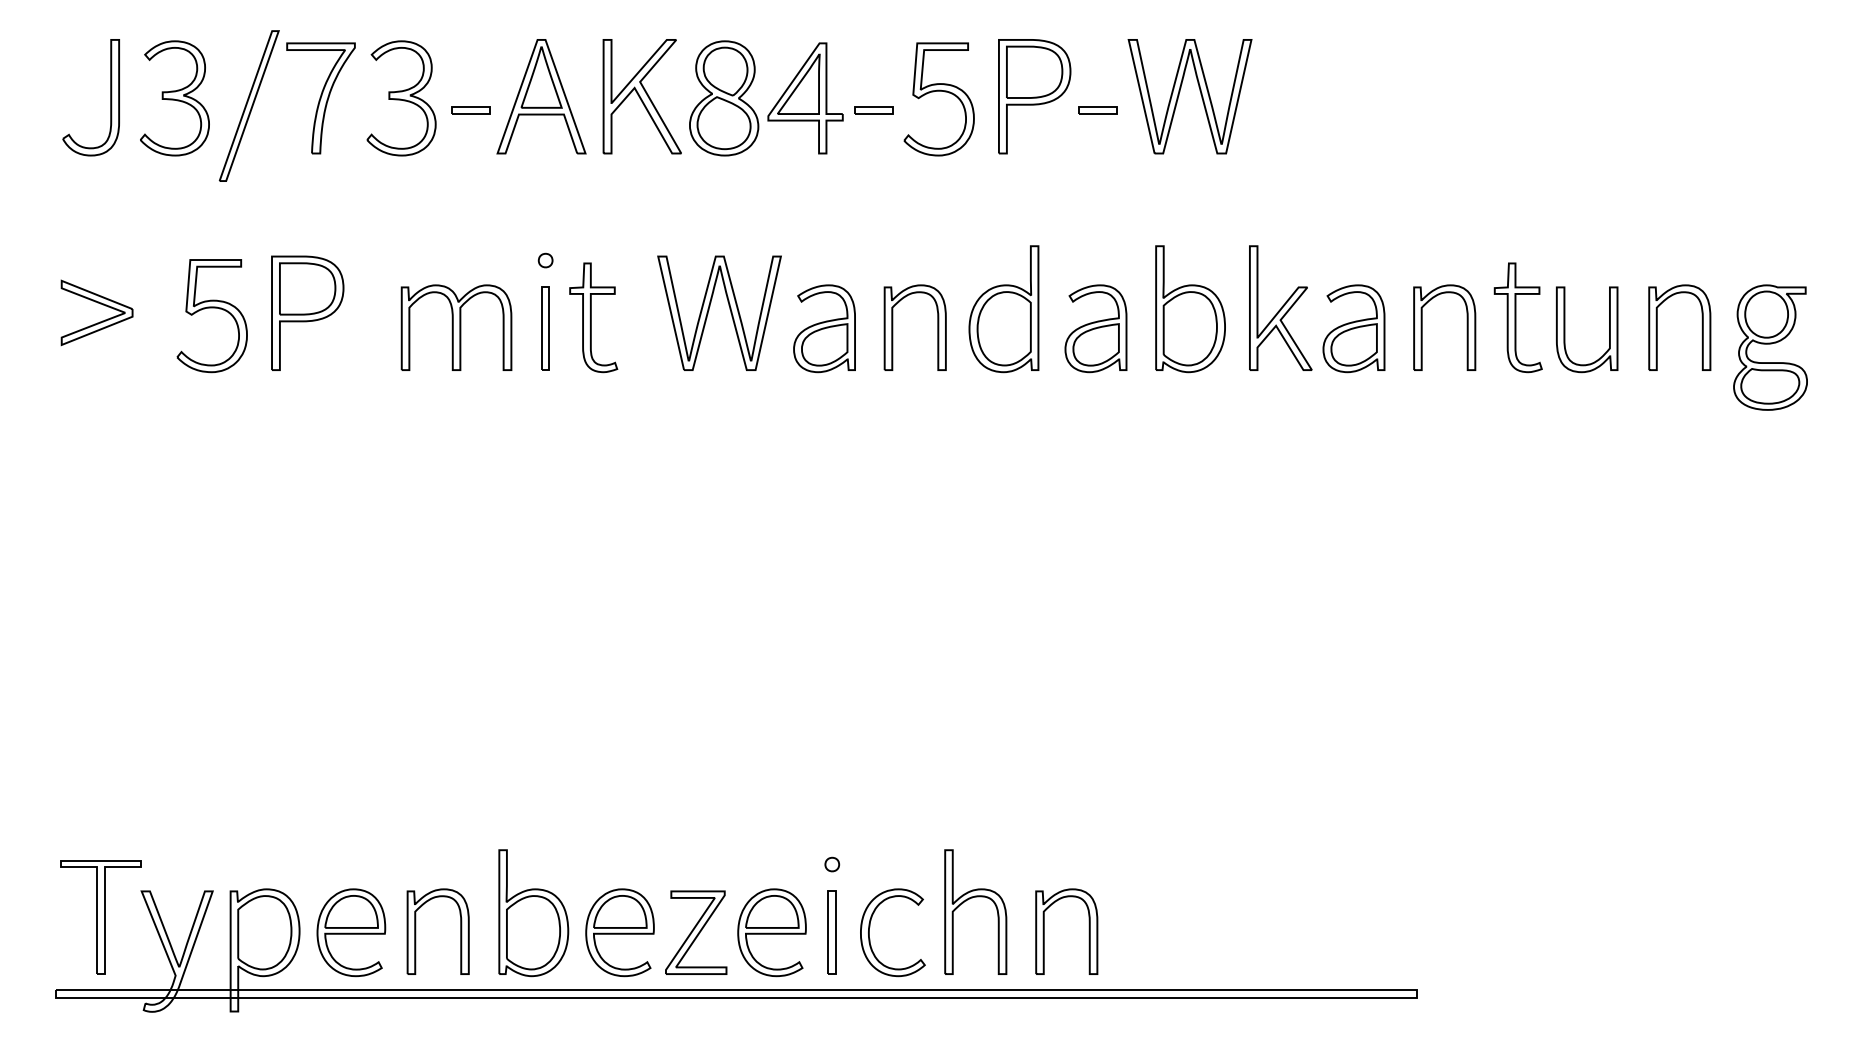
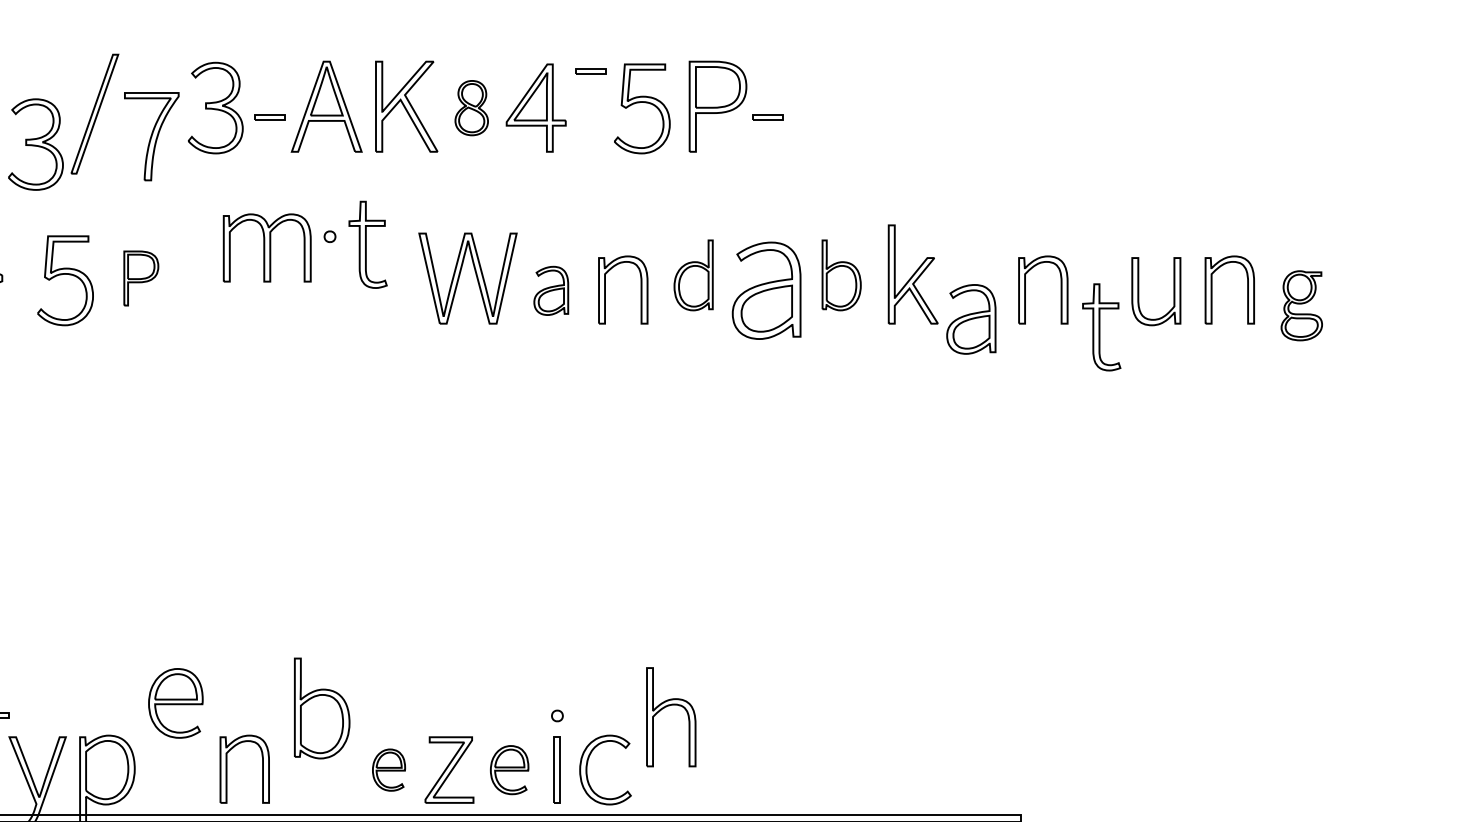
part: (1180, 92) -> (833, 103), removed
part: (174, 98) -> (35, 144), moved
part: (320, 98) -> (151, 136), moved
part: (724, 98) -> (471, 108), size x0.6
part: (873, 110) -> (590, 71), moved
part: (1003, 309) -> (693, 275), size x0.7
part: (1190, 309) -> (841, 275), size x0.7
part: (307, 312) -> (141, 277), size x0.6
part: (593, 317) -> (367, 244), moved
part: (1517, 317) -> (1101, 327), moved
part: (456, 327) -> (267, 247), moved
part: (545, 328) -> (329, 290), removed
part: (824, 328) -> (551, 290), size x0.7
part: (1095, 328) -> (766, 290), size x1.4
part: (1353, 328) -> (970, 319), moved
part: (1770, 347) -> (1301, 305), size x0.7
part: (972, 898) -> (668, 706), moved
part: (533, 913) -> (321, 708), moved
part: (1044, 931) -> (725, 769), removed
part: (351, 932) -> (175, 703), moved
part: (619, 932) -> (388, 769), size x0.6
part: (771, 932) -> (509, 769), size x0.7

